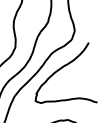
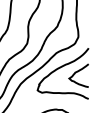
curve: (78, 74) -> (76, 73), added

